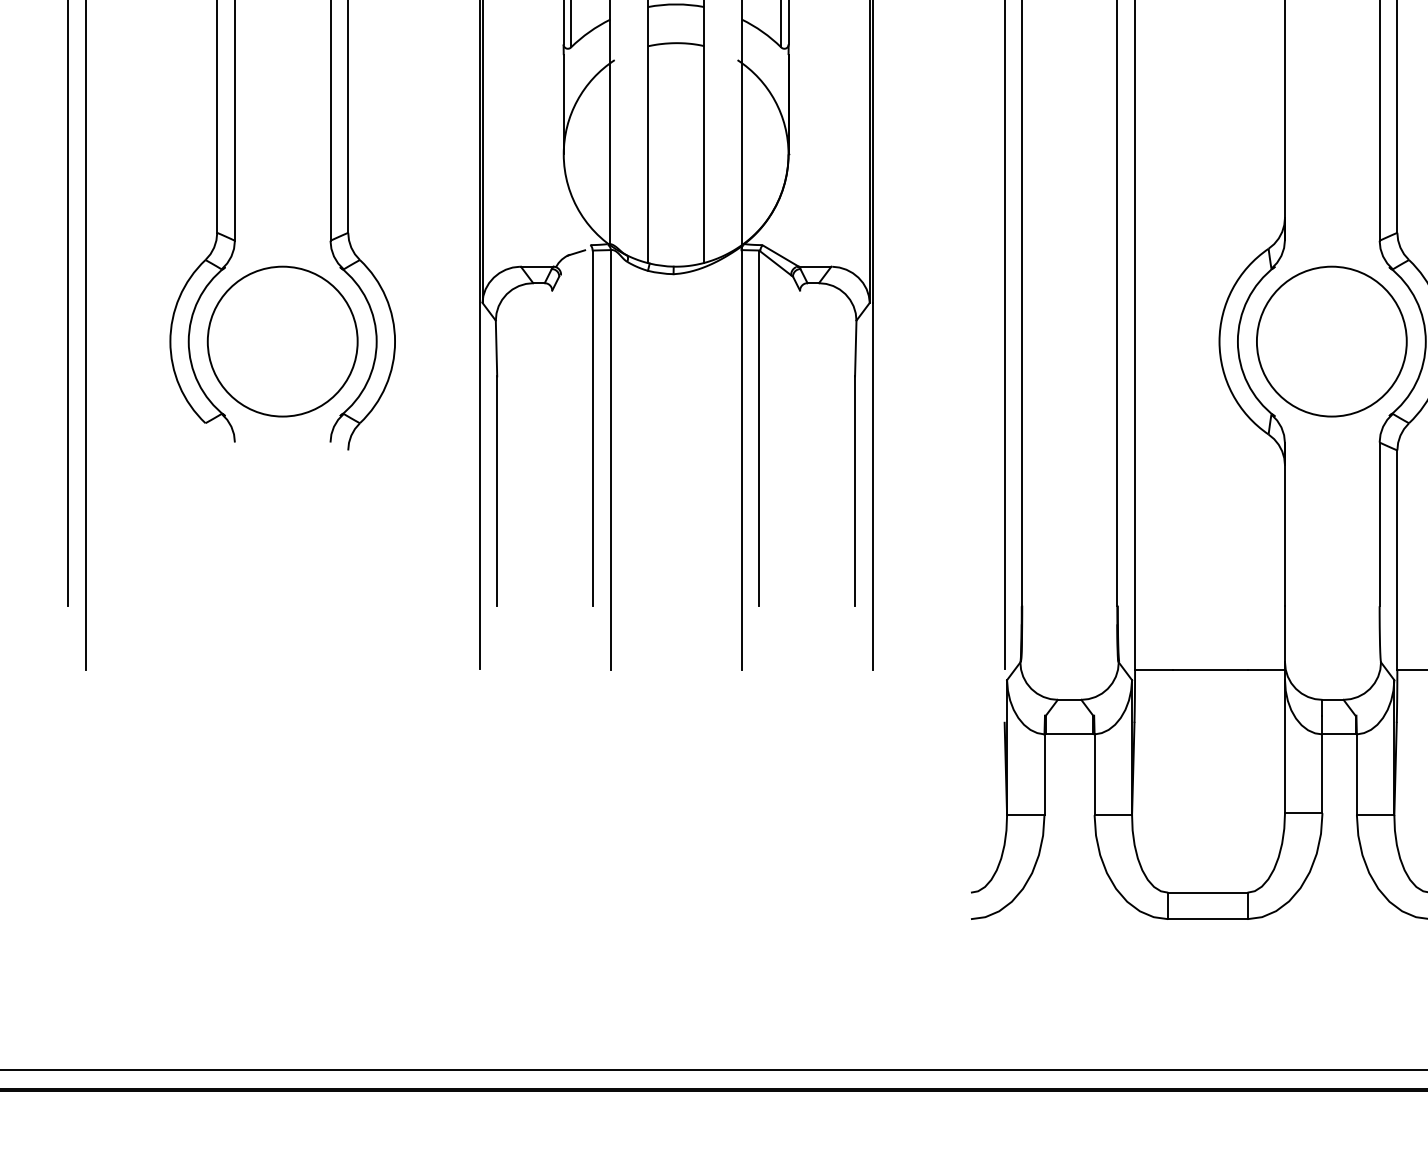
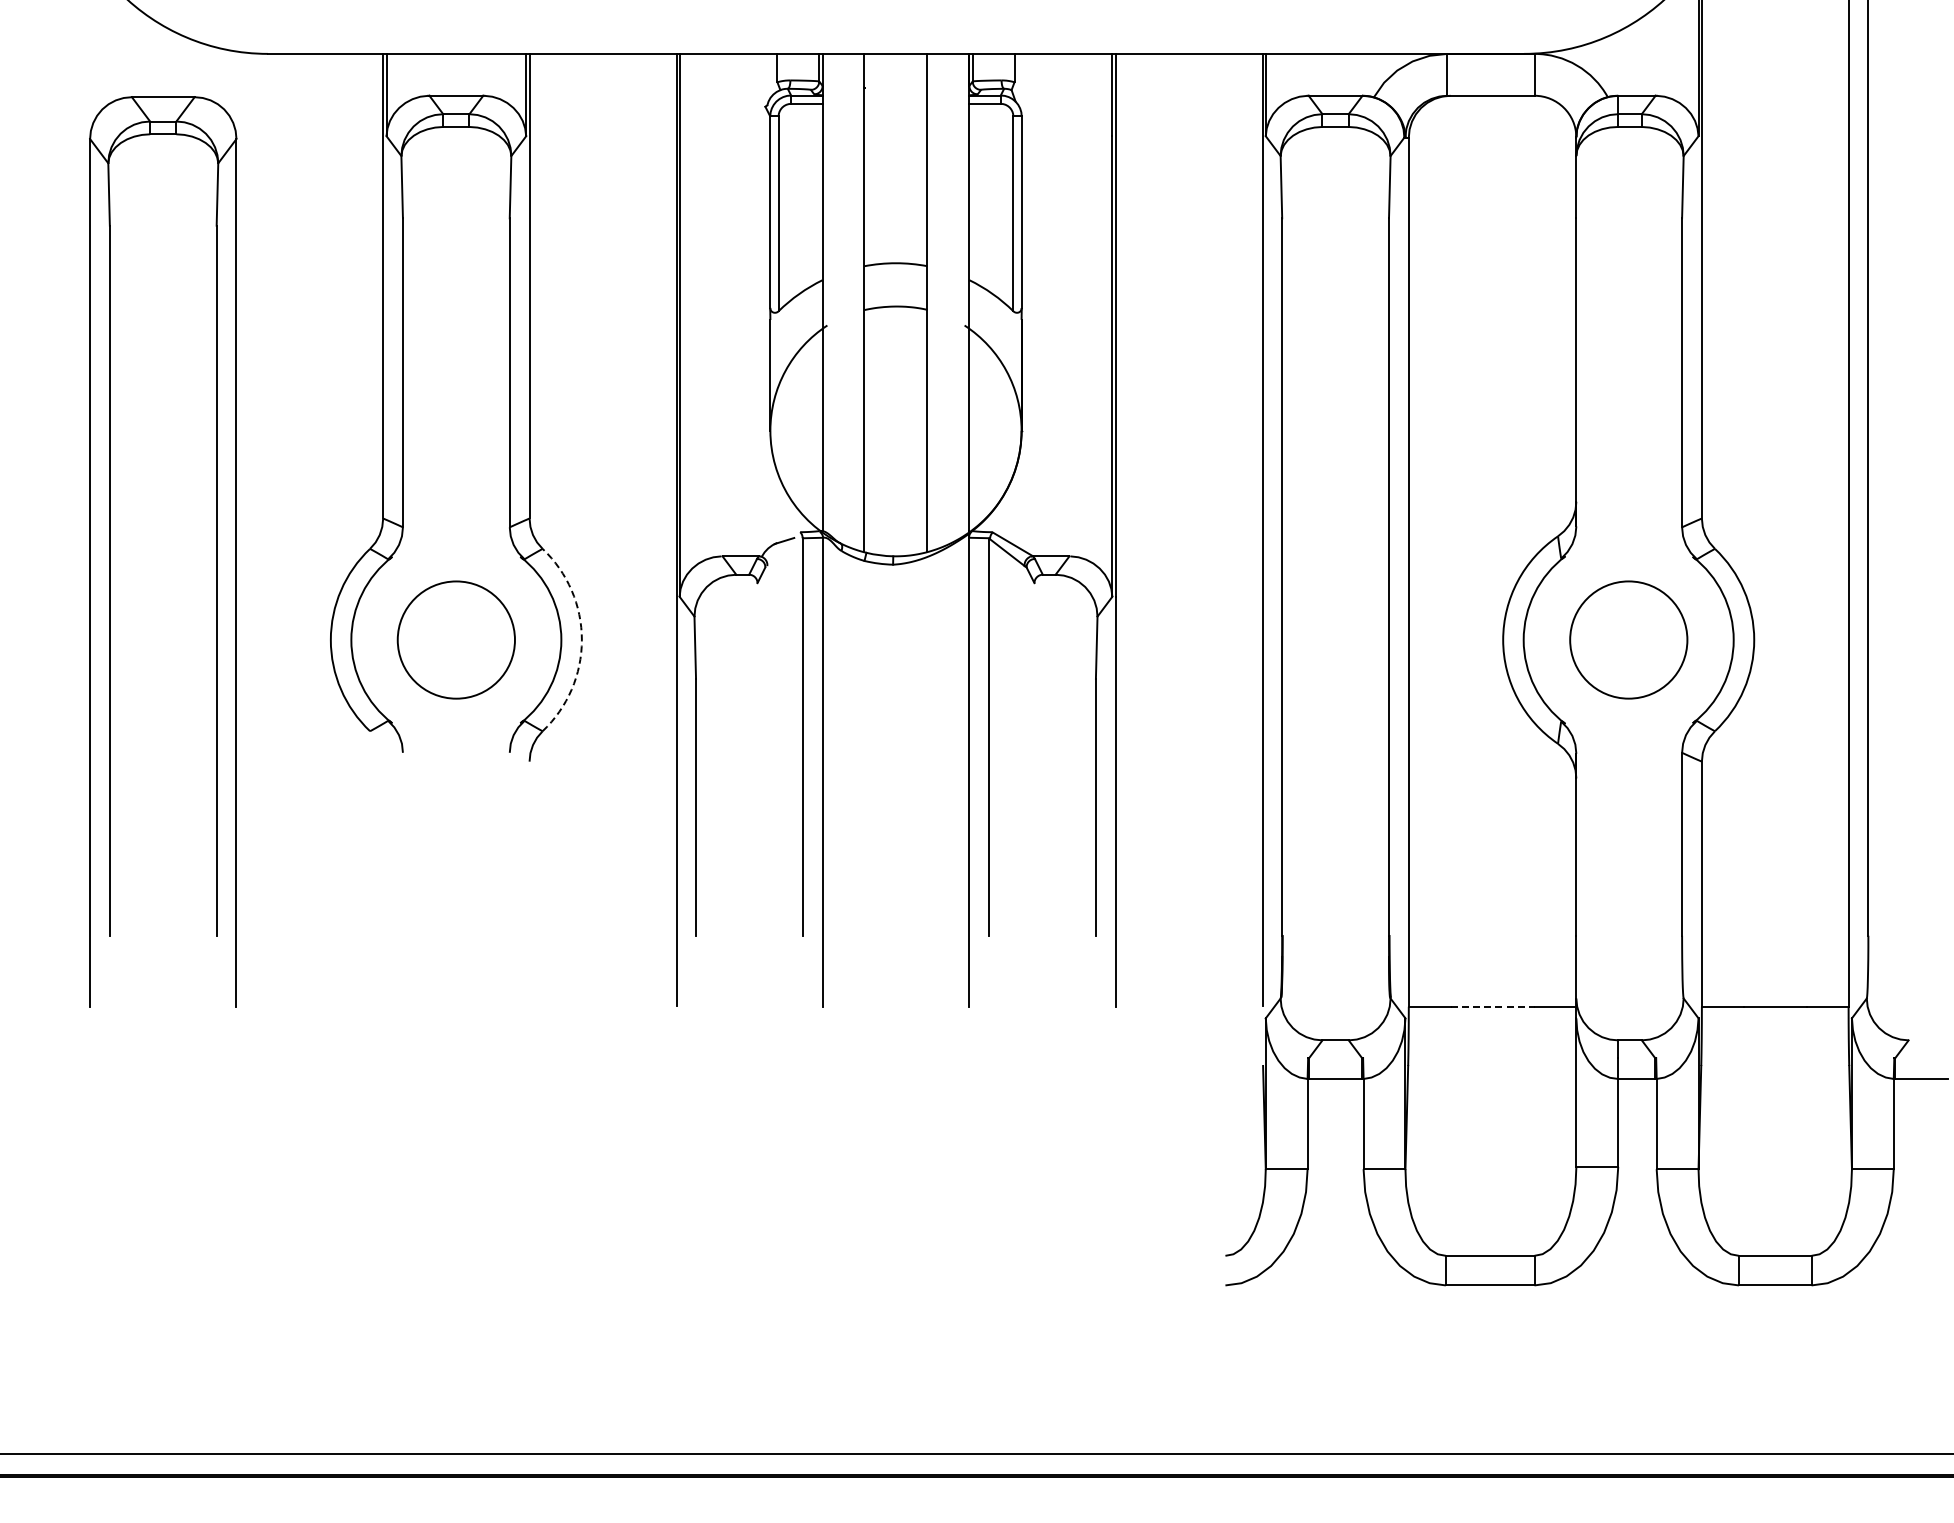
circle: (282, 341) -> (456, 639), size x0.7
circle: (1331, 341) -> (1628, 639), size x0.7
arc: (394, 342) -> (581, 640), solid -> dashed
line: (1209, 669) -> (1492, 1006), solid -> dashed

